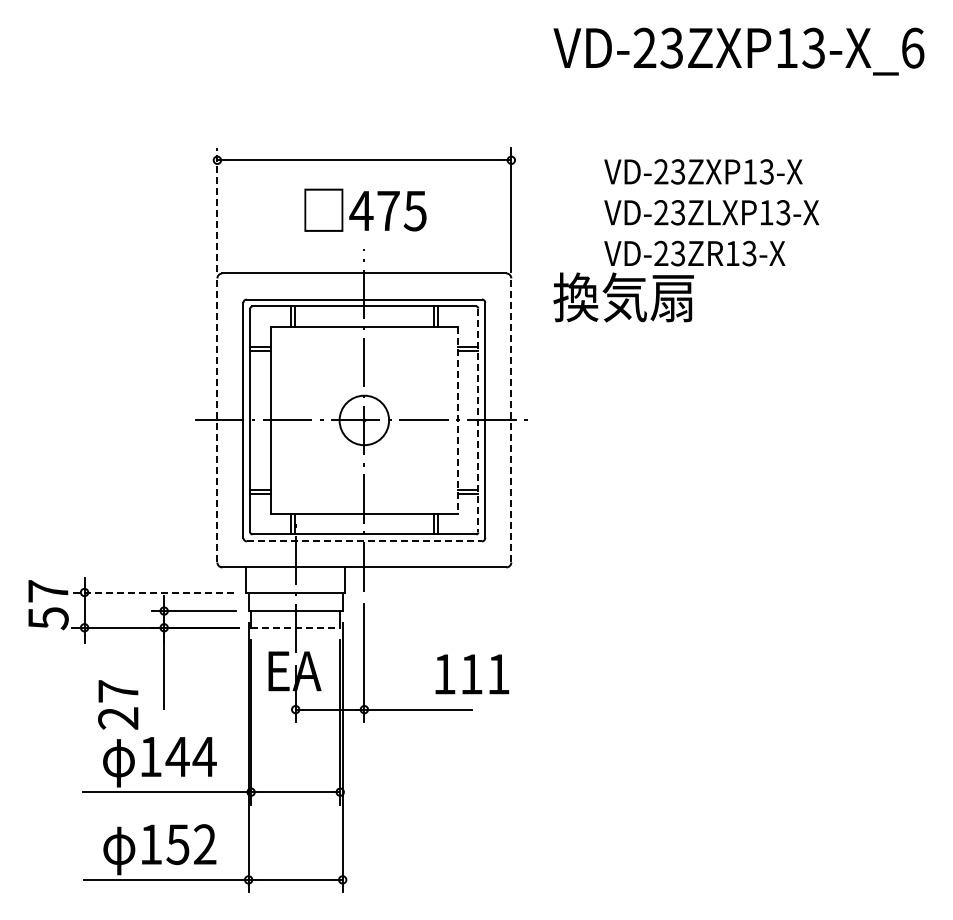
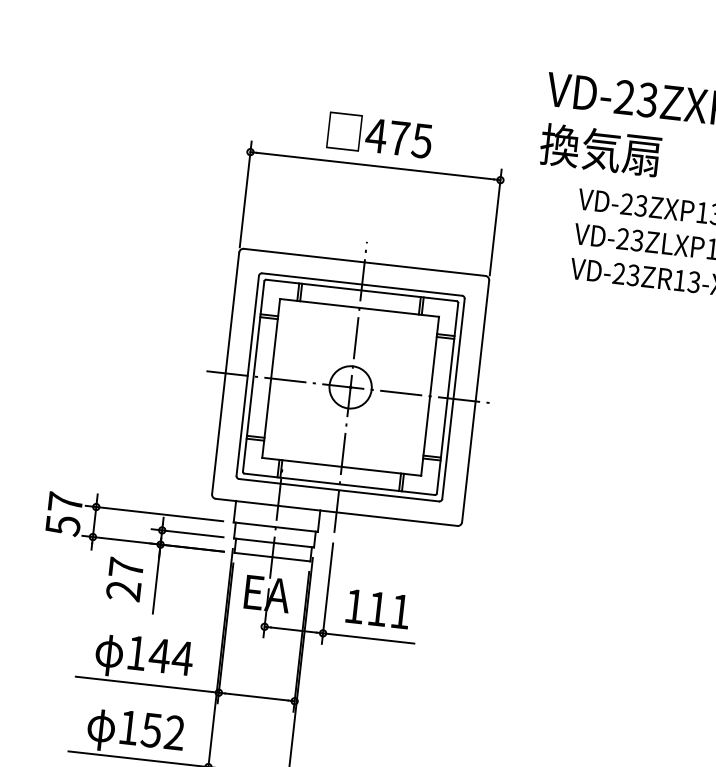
line: (217, 209) -> (245, 193), dashed -> solid
text: (365, 209) -> (379, 134), moved
text: (623, 297) -> (600, 150), moved
line: (217, 419) -> (225, 372), dashed -> solid
line: (511, 419) -> (475, 400), dashed -> solid
line: (457, 420) -> (429, 396), dashed -> solid
line: (478, 420) -> (447, 398), dashed -> solid
line: (364, 541) -> (339, 490), dashed -> solid
line: (153, 592) -> (154, 513), dashed -> solid
line: (295, 627) -> (272, 556), dashed -> solid
text: (472, 674) -> (378, 609), moved
text: (118, 704) -> (125, 579), moved

